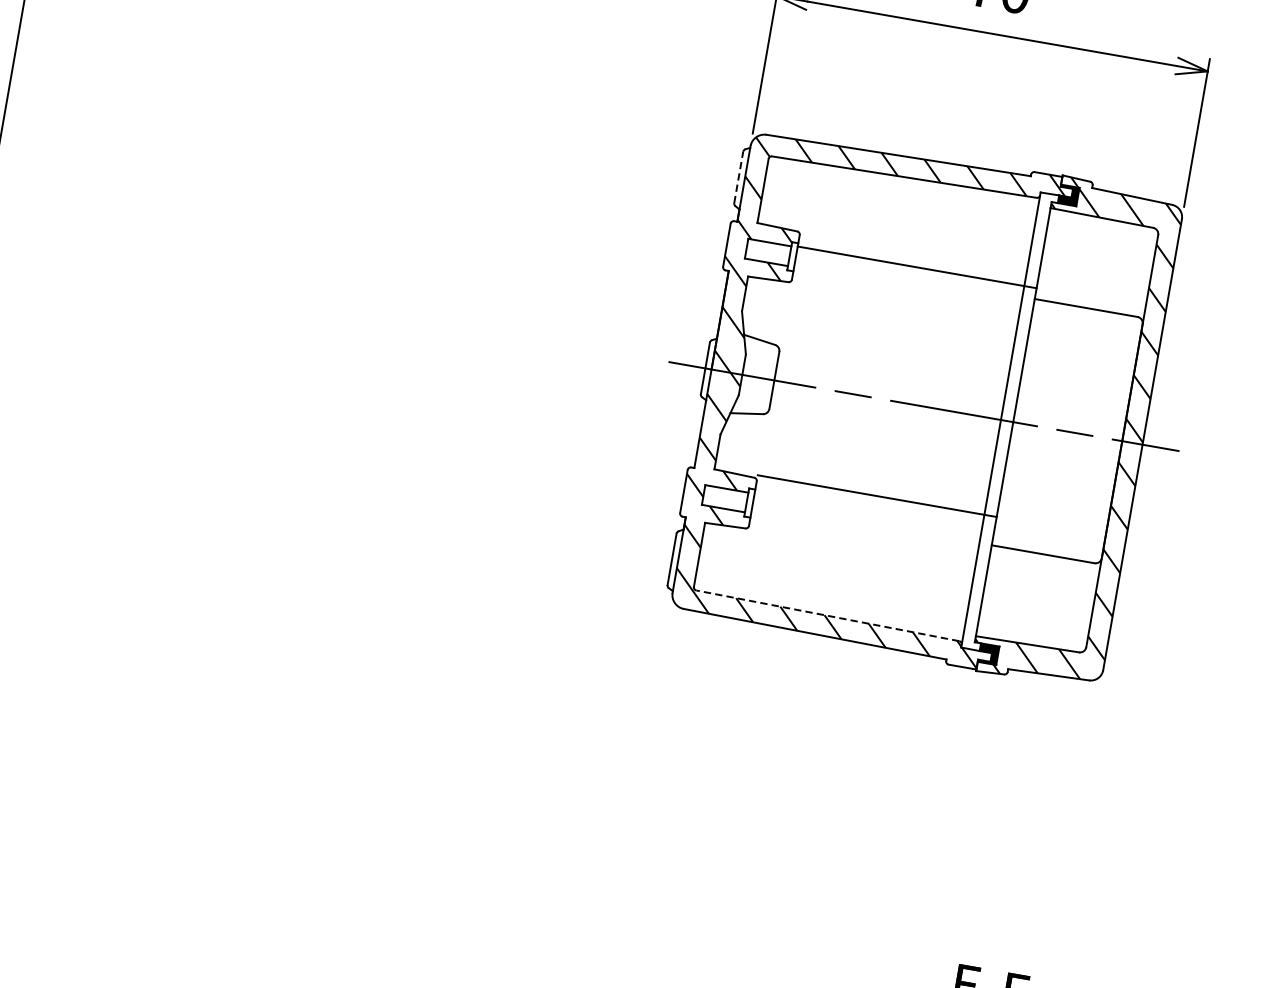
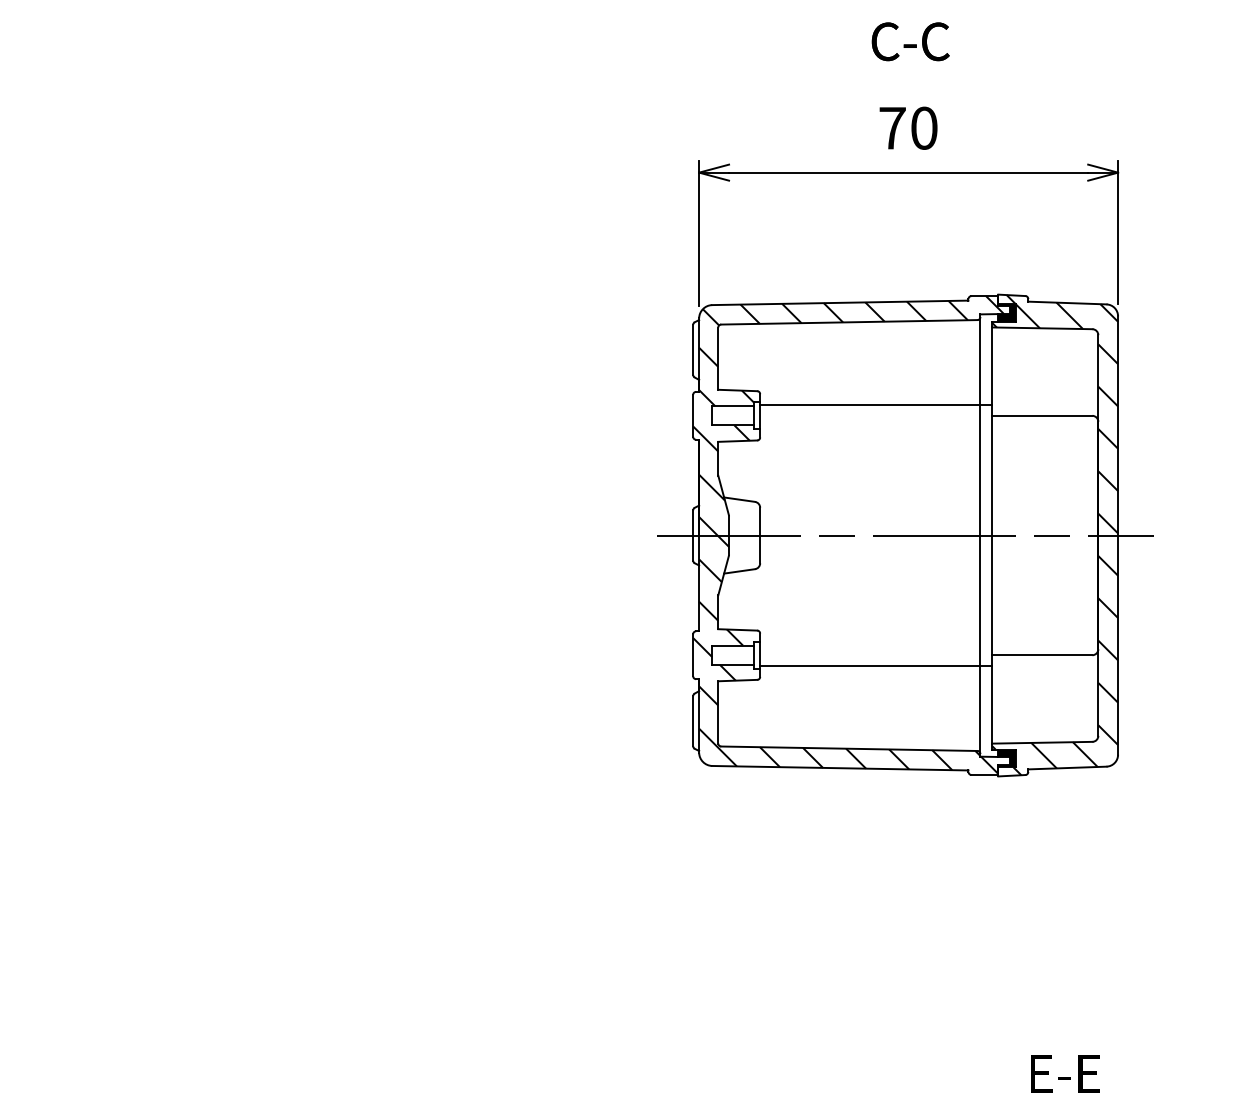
line: (739, 177) -> (693, 349), dashed -> solid
line: (877, 495) -> (876, 665), moved
line: (826, 615) -> (848, 748), dashed -> solid

